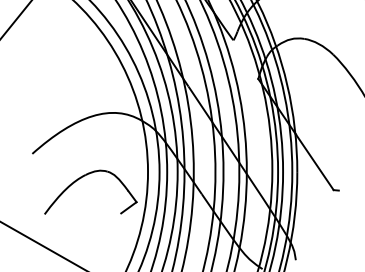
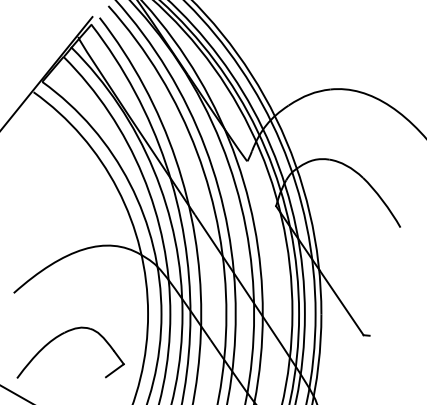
part: (80, 179) -> (58, 337), moved

